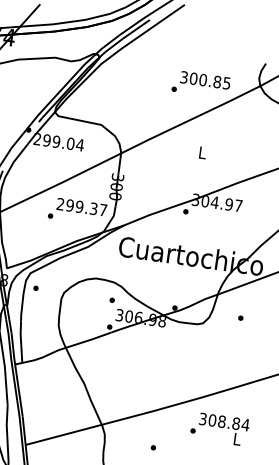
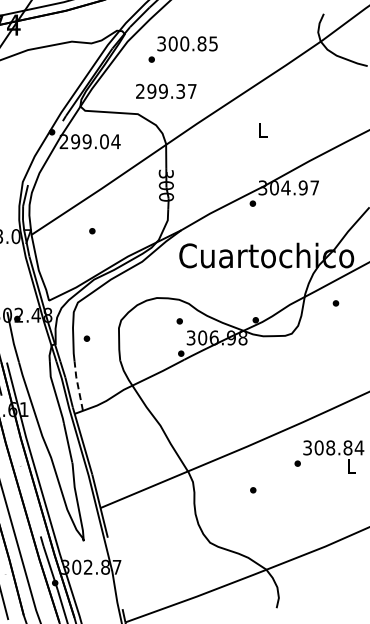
text: (200, 84) -> (182, 49), moved
text: (82, 206) -> (166, 90), moved
part: (35, 288) -> (86, 338), moved
part: (240, 318) -> (335, 303), moved
line: (20, 341) -> (77, 385), solid -> dashed

